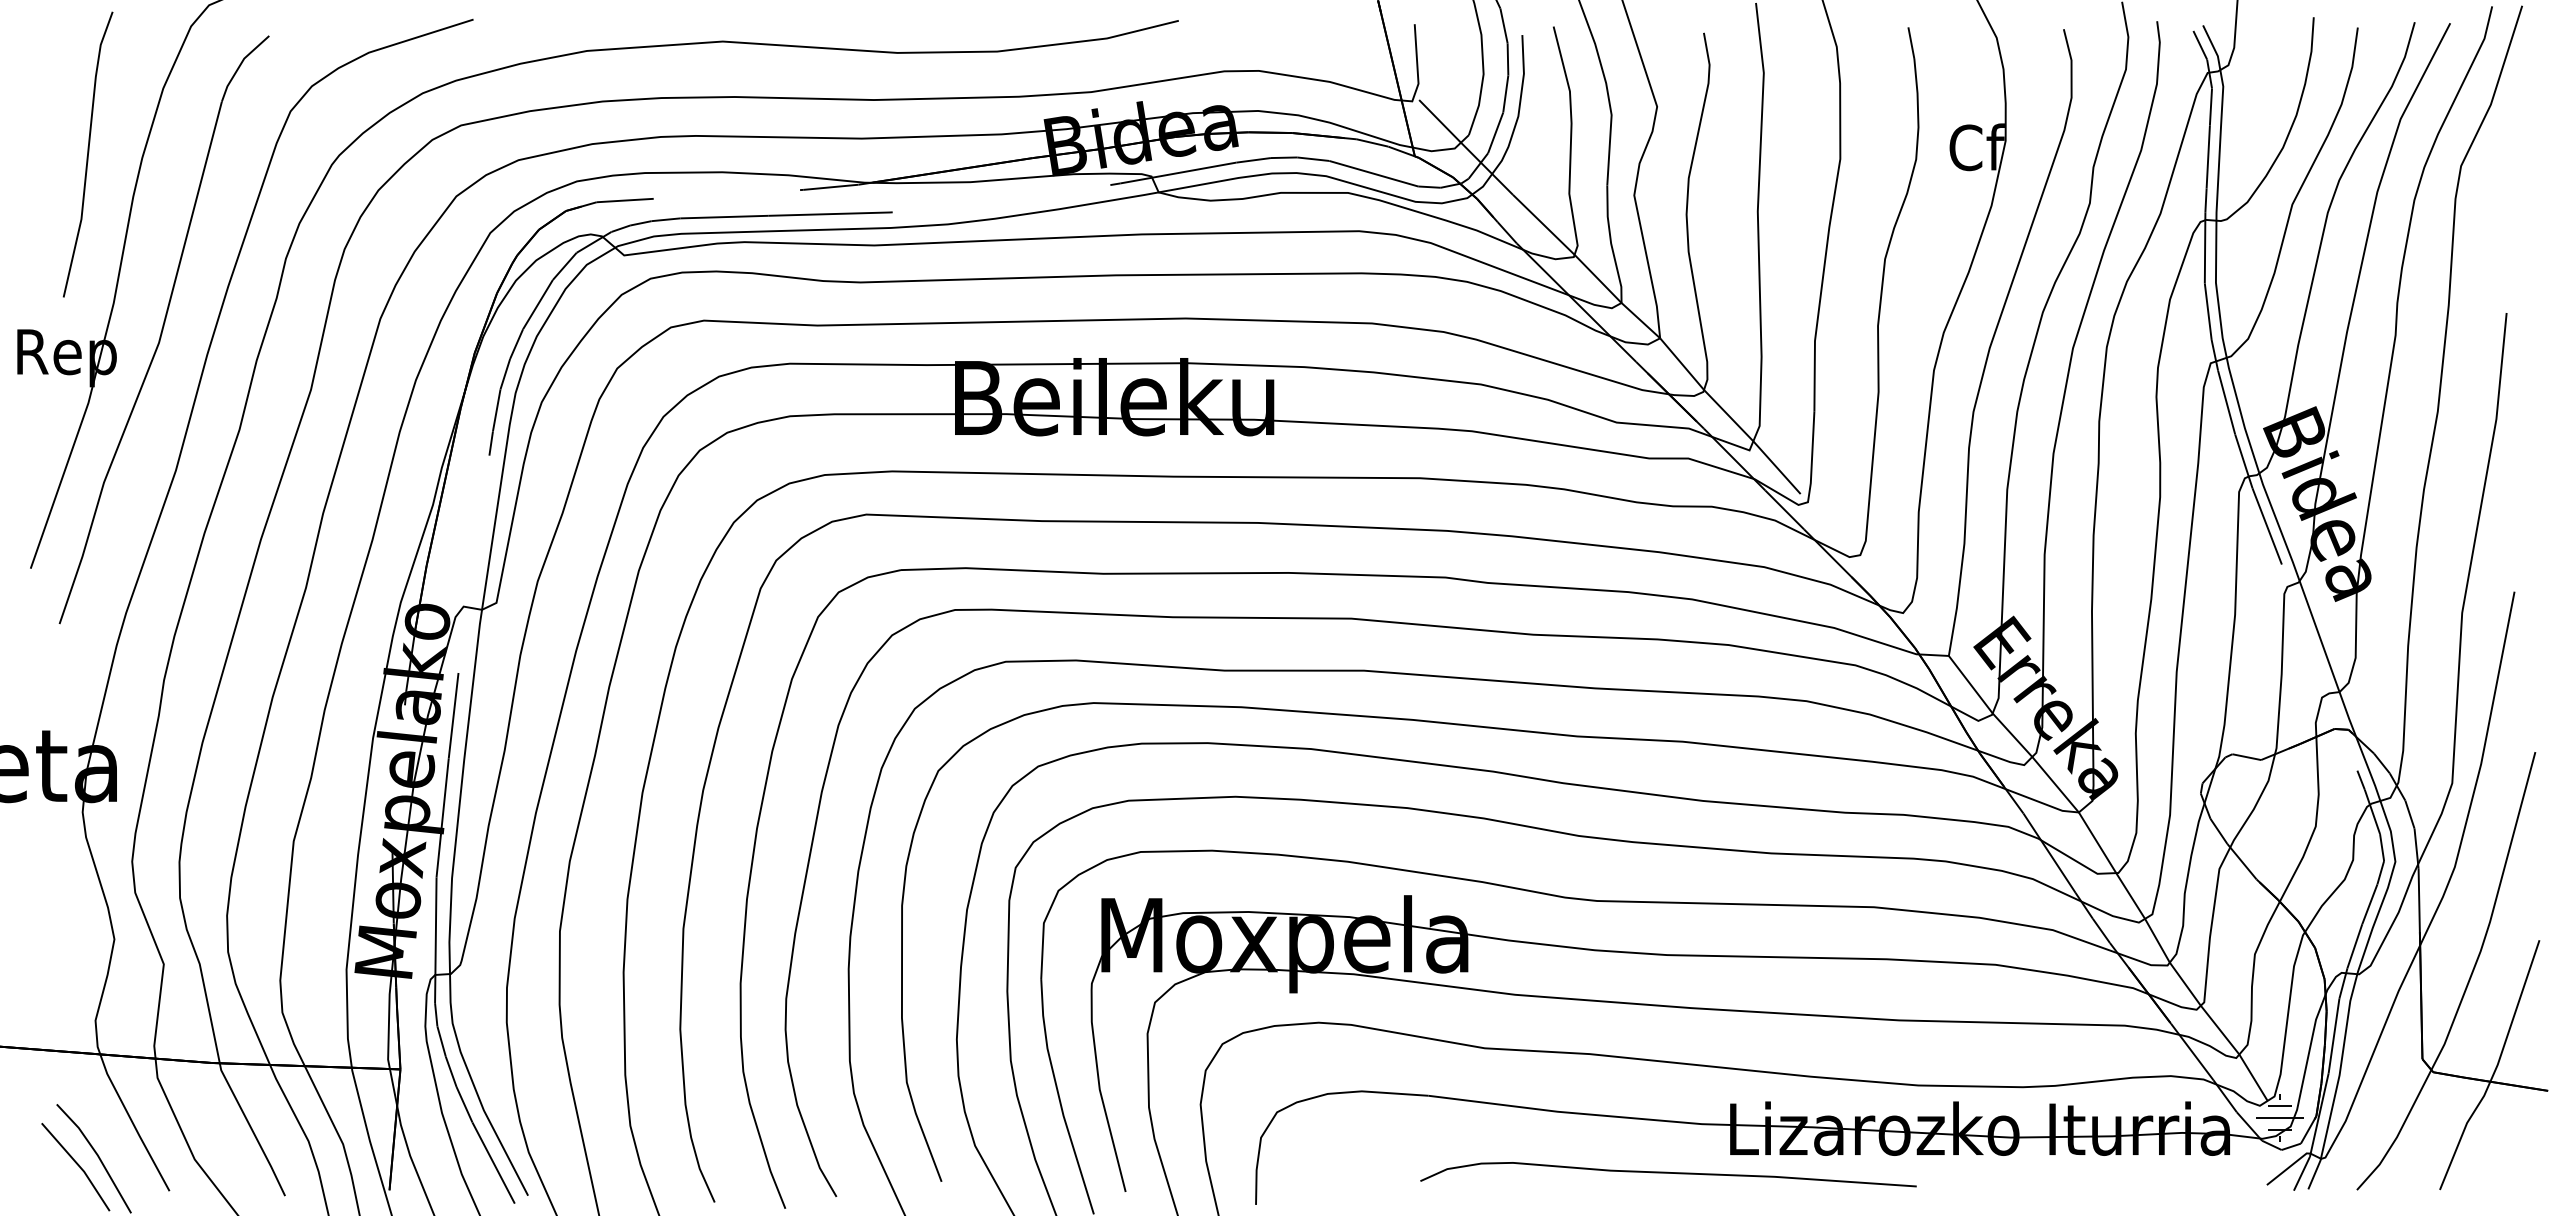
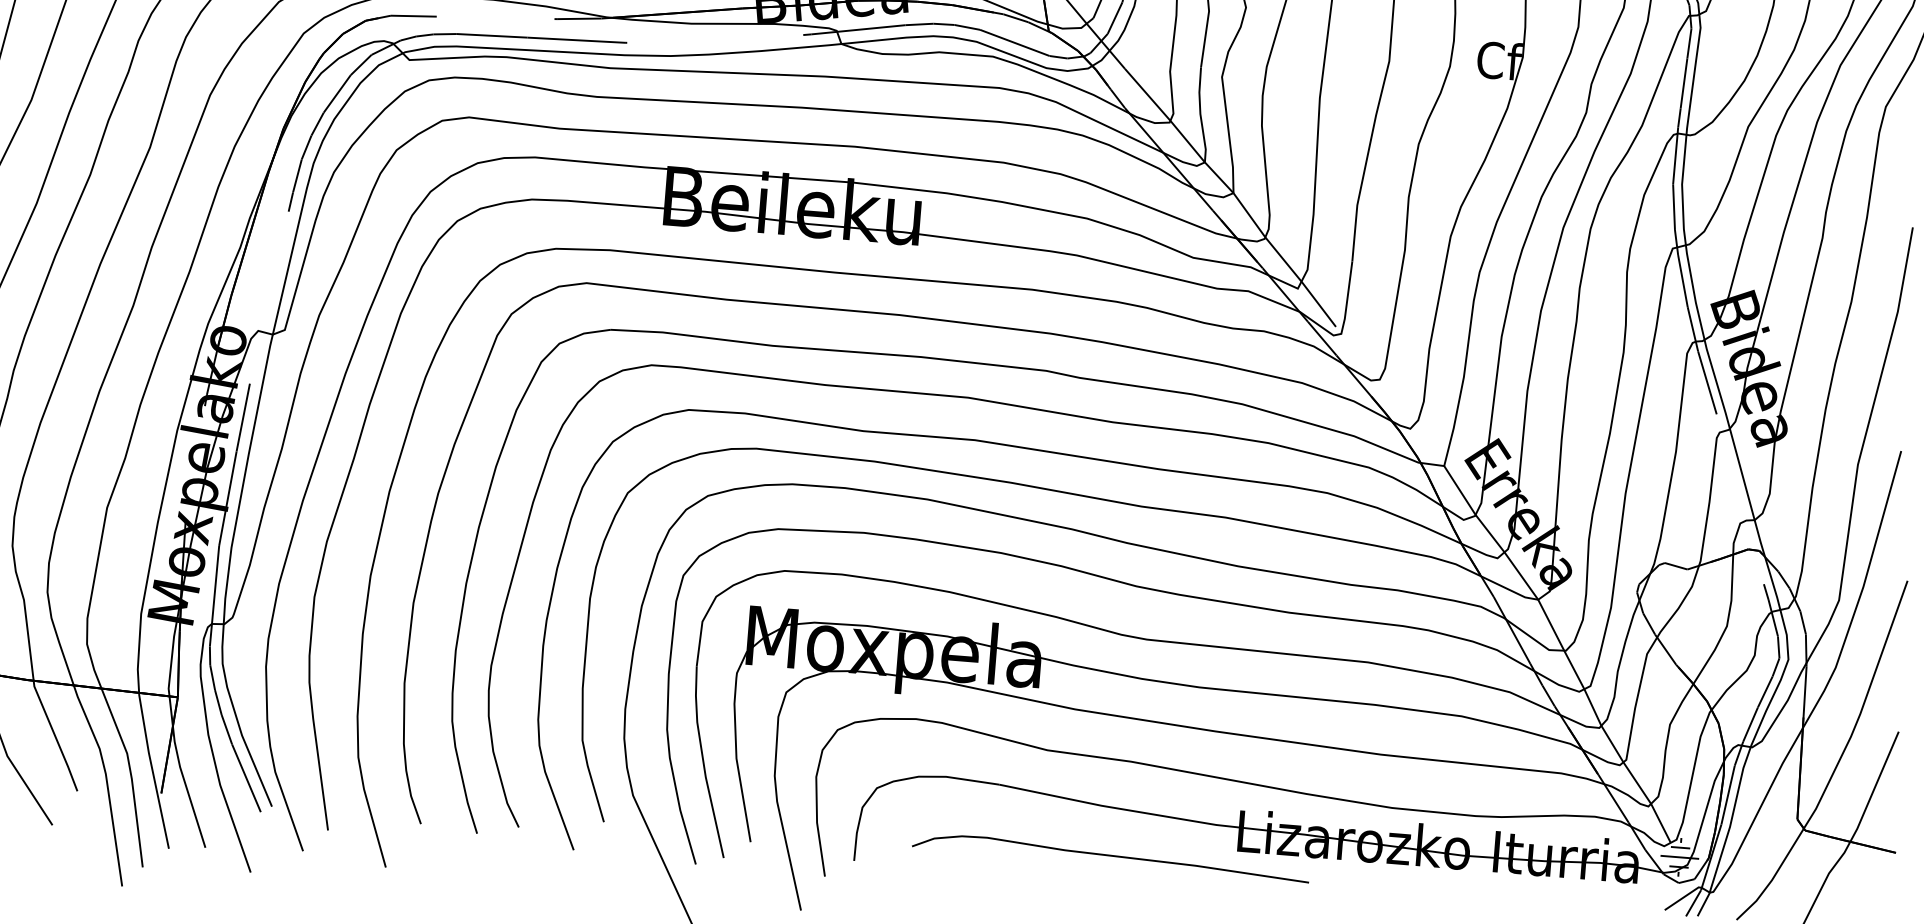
curve: (1668, 1173) -> (1111, 856), moved

